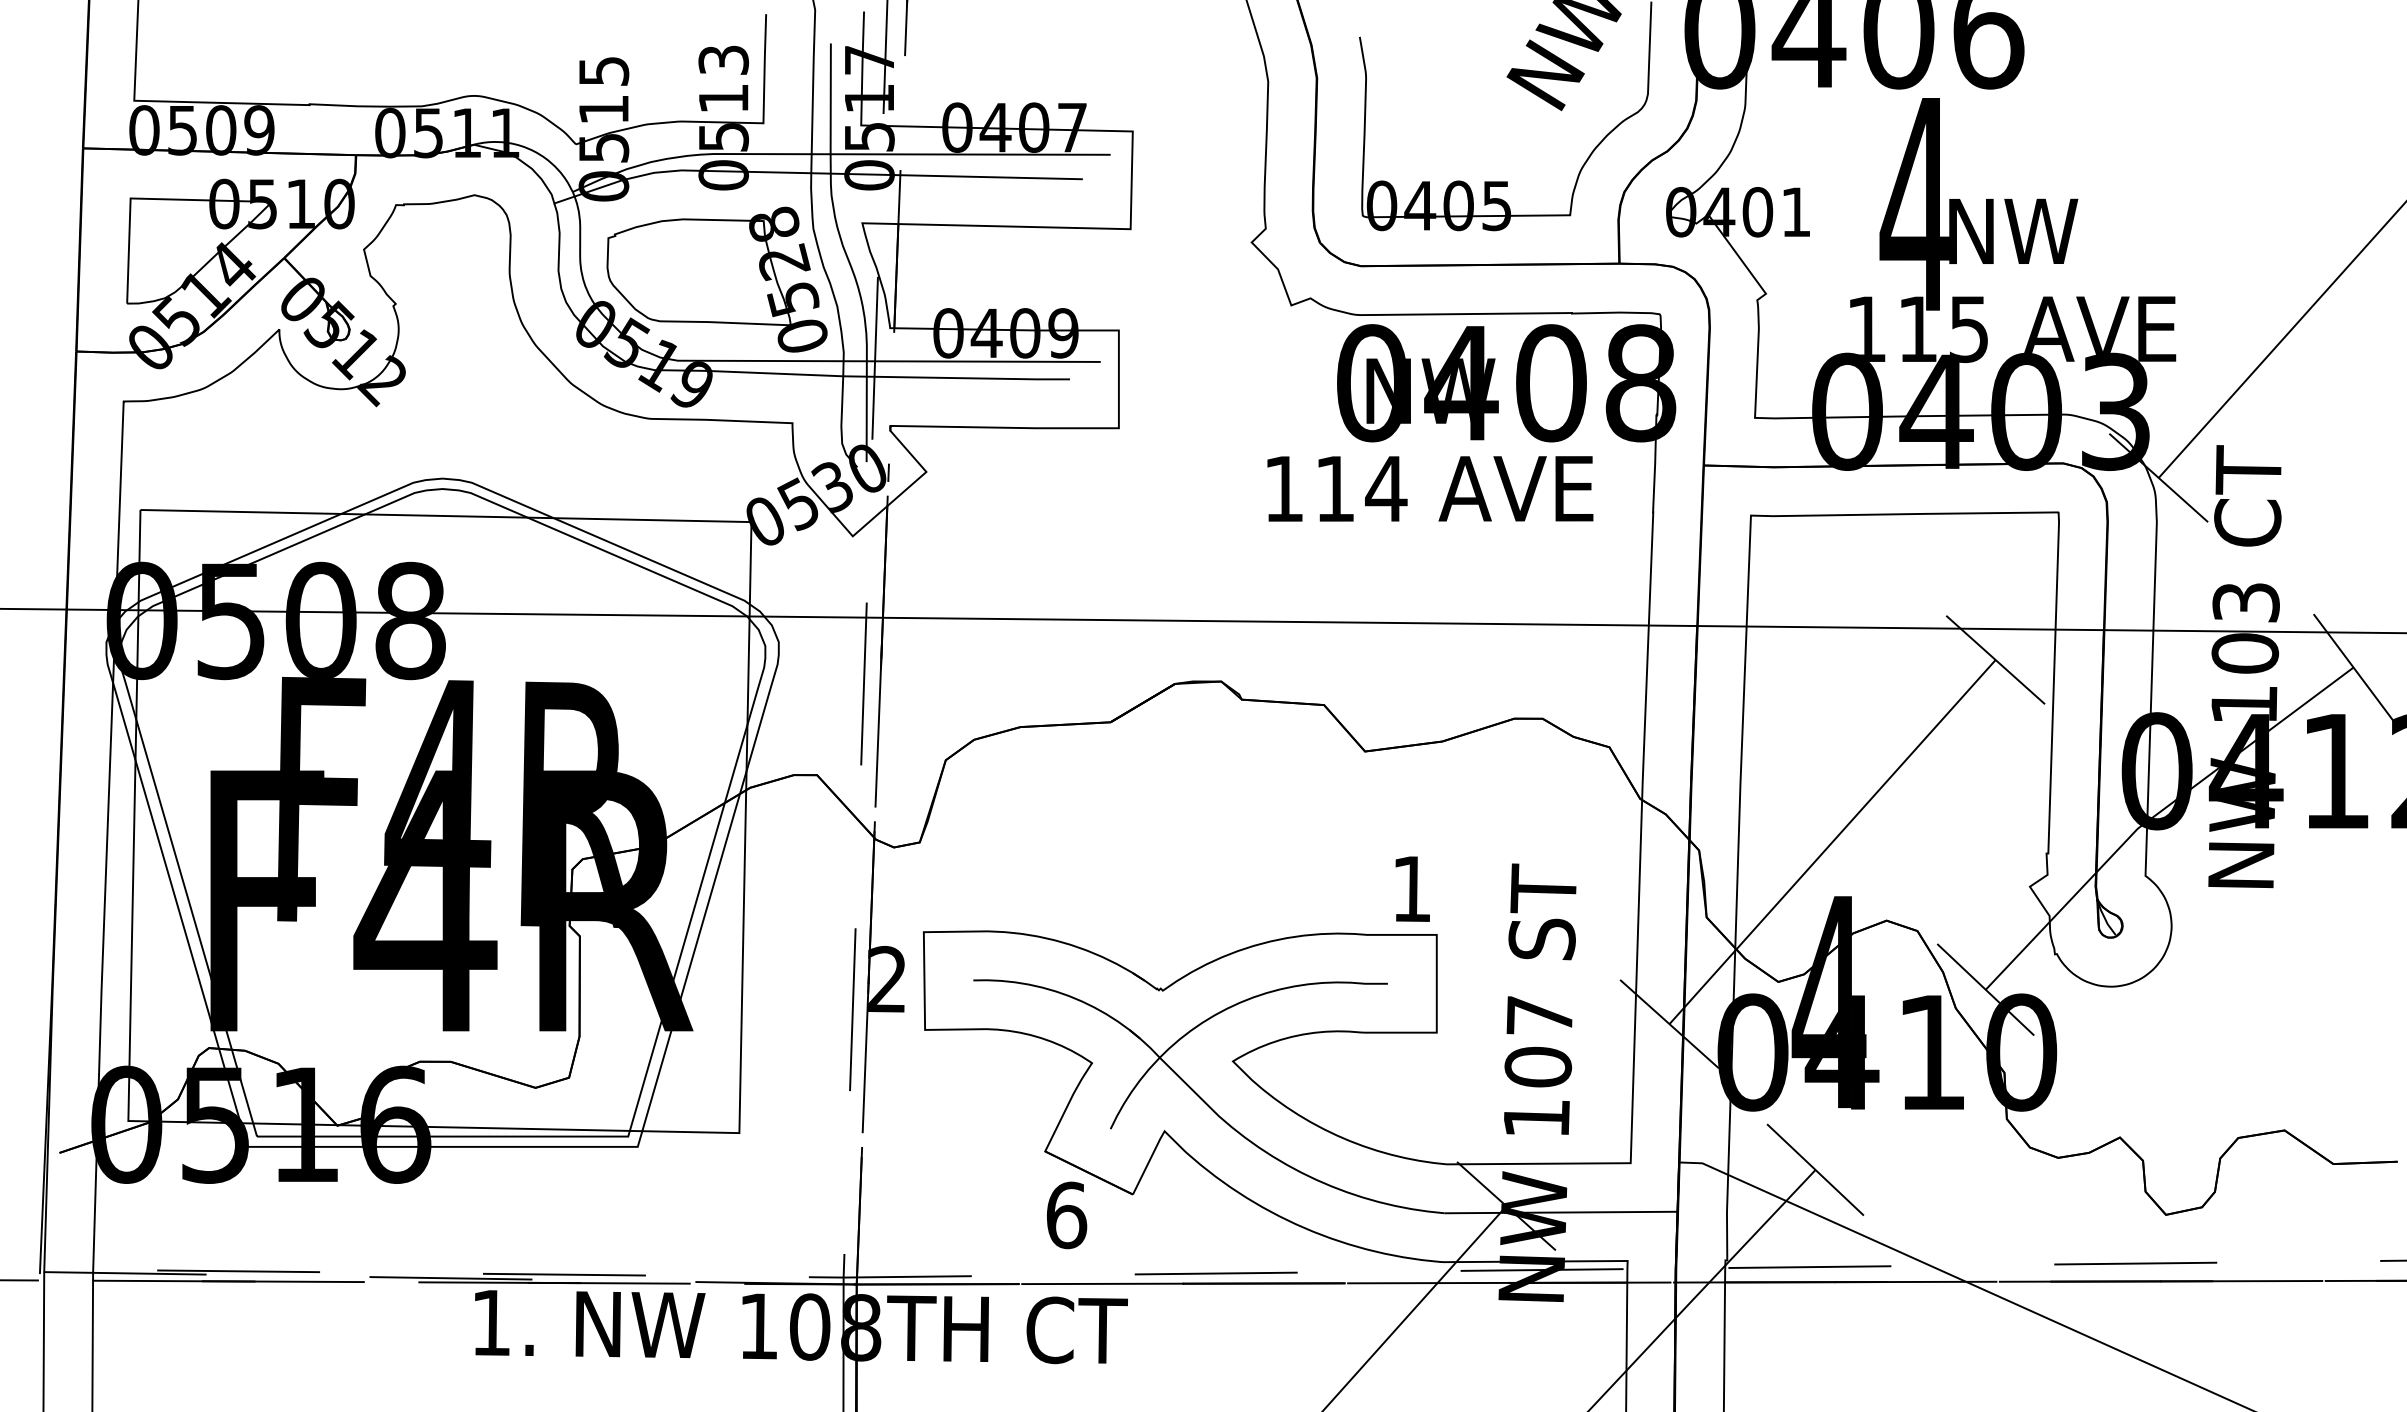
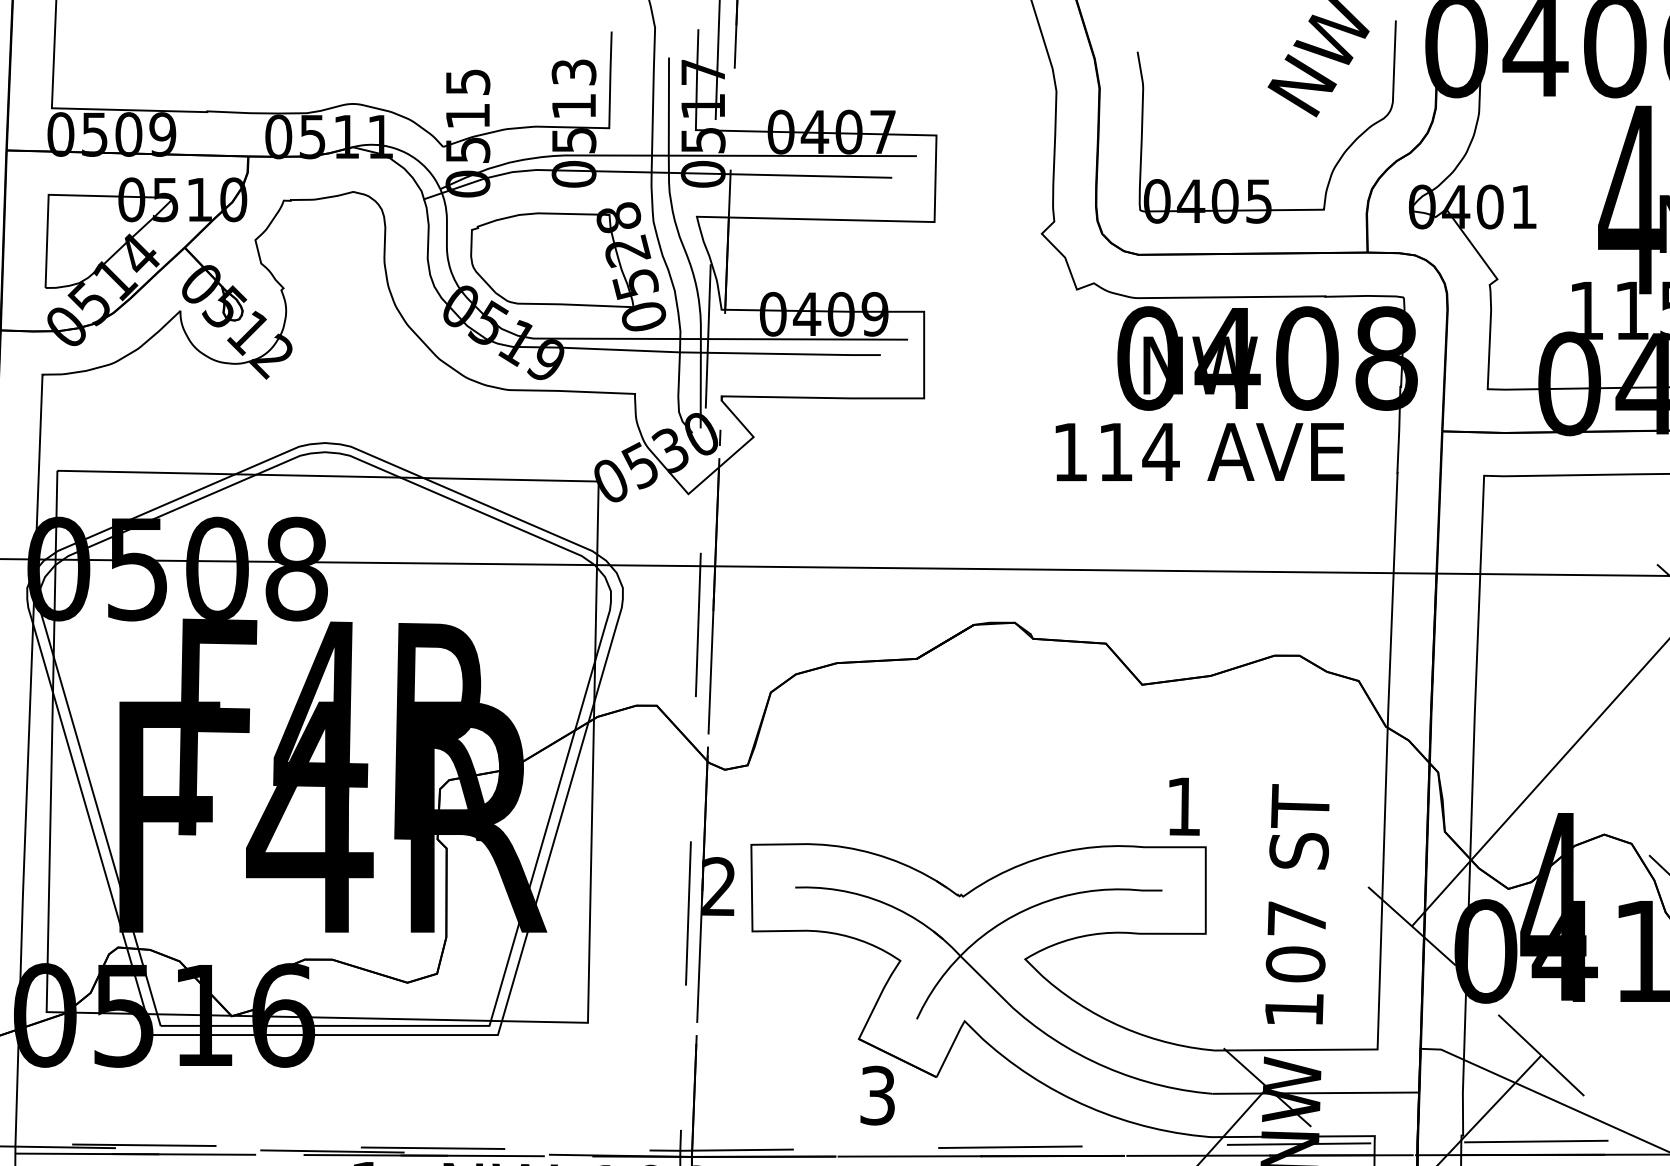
text: (1067, 1215) -> (878, 1095), 6 -> 3

